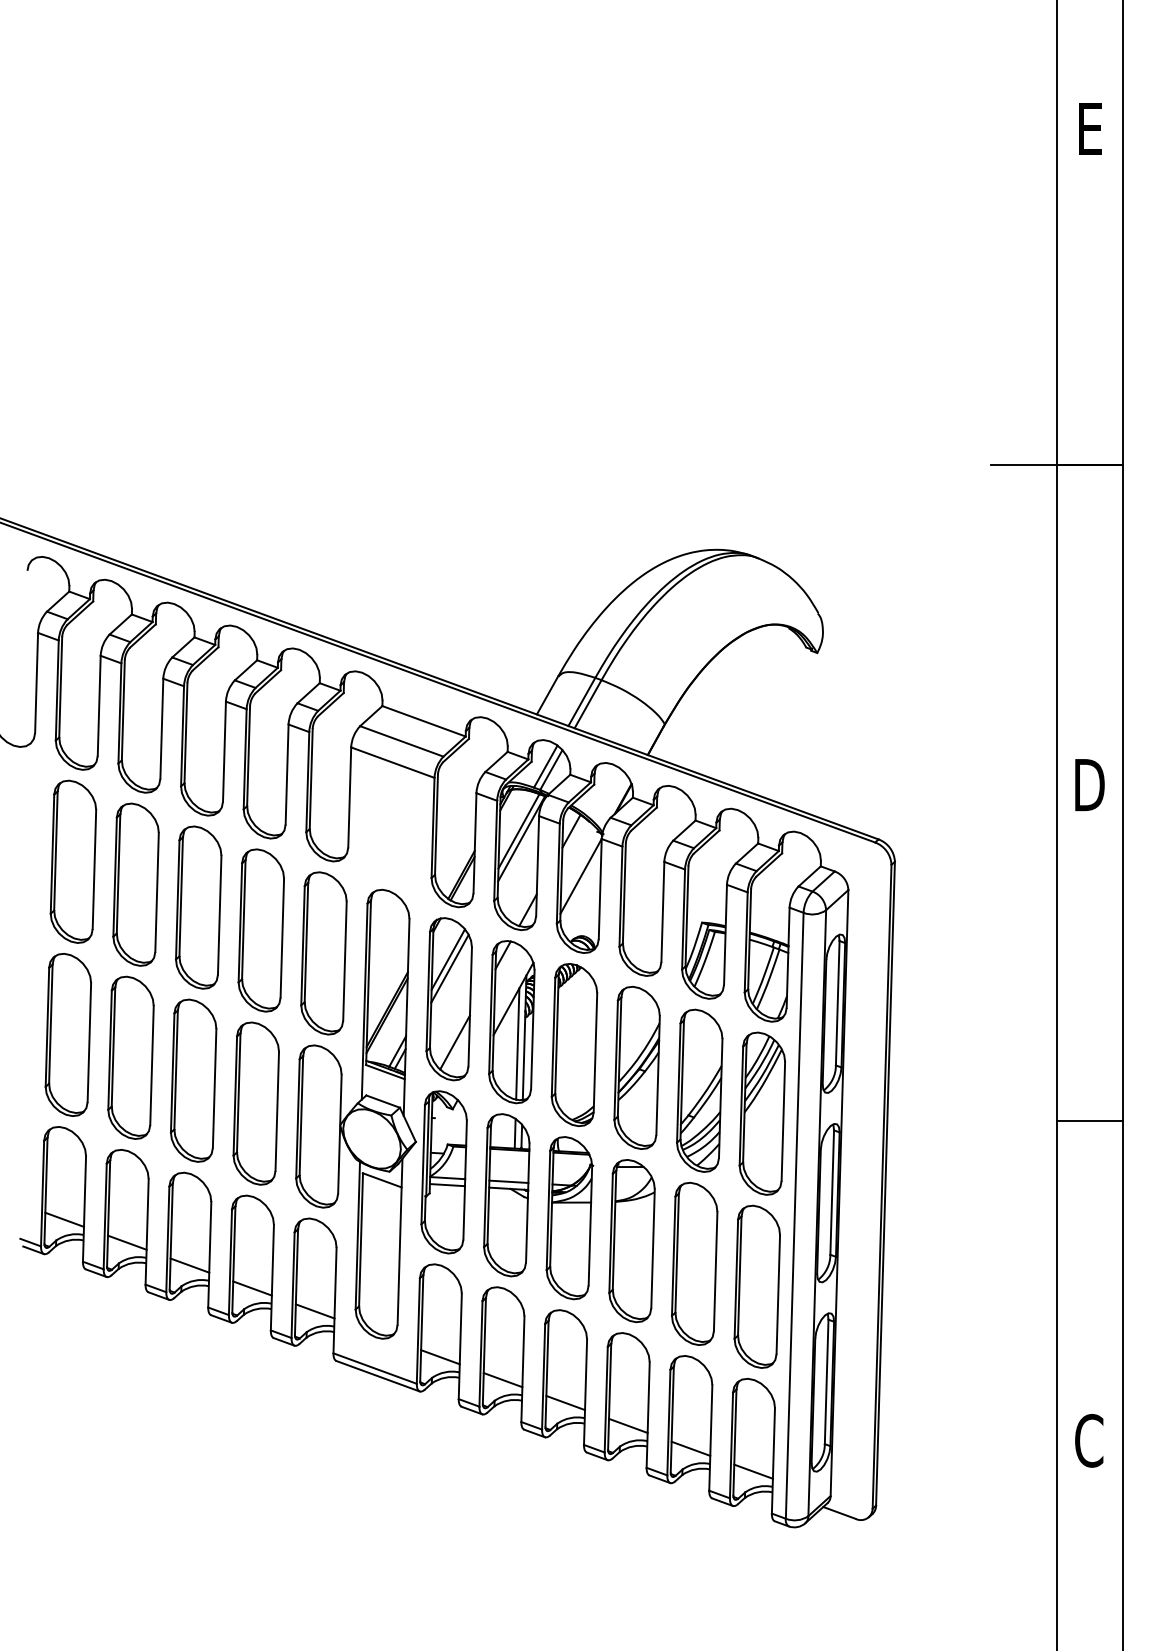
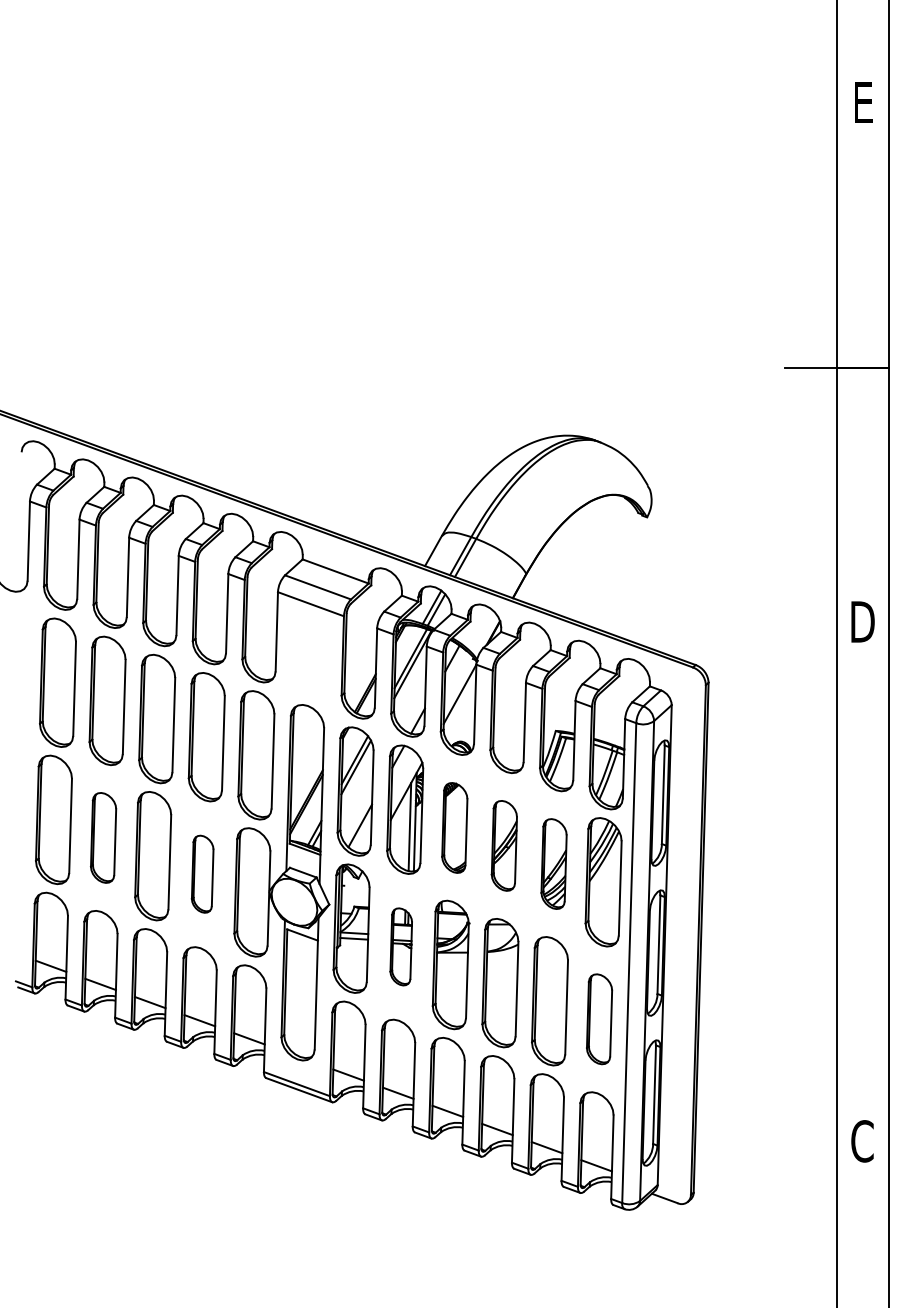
part: (574, 1045) -> (454, 828), size x0.7
part: (130, 1057) -> (103, 837), size x0.7
part: (636, 1067) -> (503, 845), size x0.7
part: (699, 1090) -> (553, 863), size x0.7
part: (255, 1103) -> (202, 874), size x0.6
line: (1089, 1120) -> (862, 887), removed
part: (506, 1195) -> (400, 947), size x0.6
part: (756, 1286) -> (598, 1019), size x0.7

